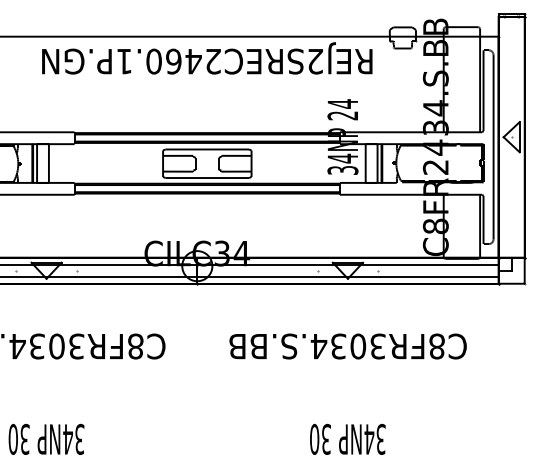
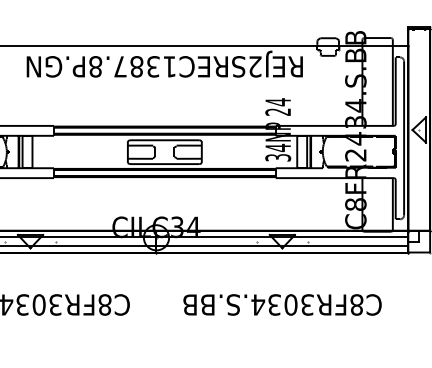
text: (168, 61) -> (132, 66), REJ2SREC2460.1P.GN -> REJ2SREC1387.8P.GN

